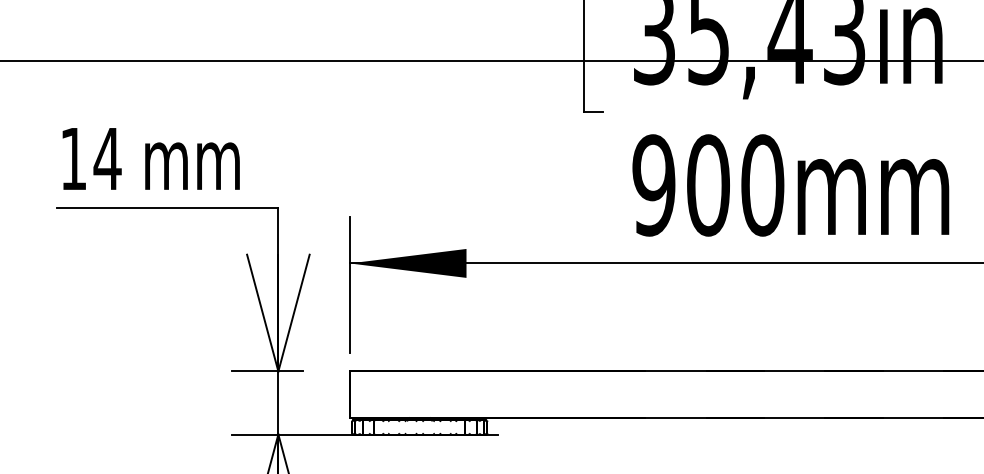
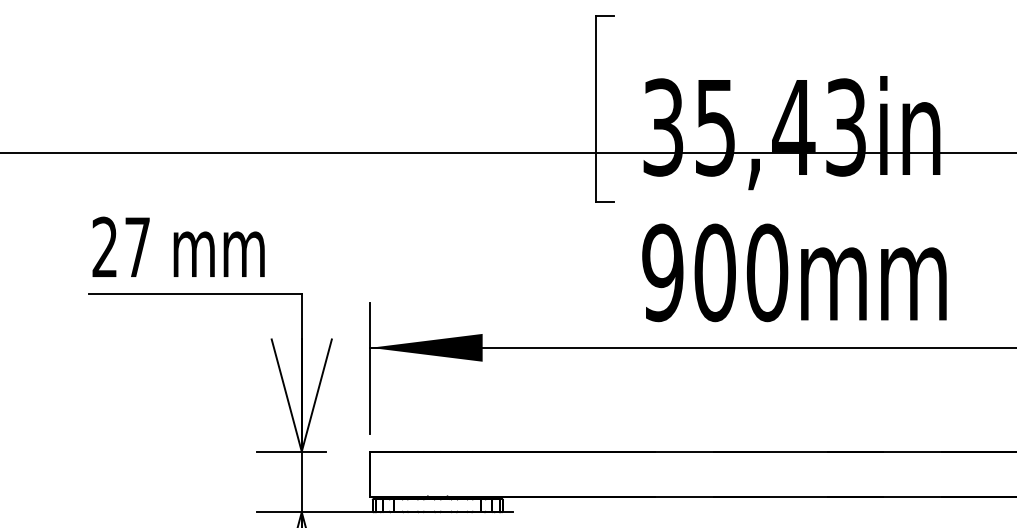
text: (90, 158) -> (121, 246), 14 -> 27

